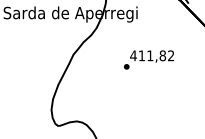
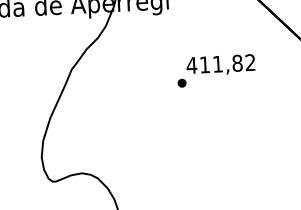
text: (148, 59) -> (215, 70), moved

